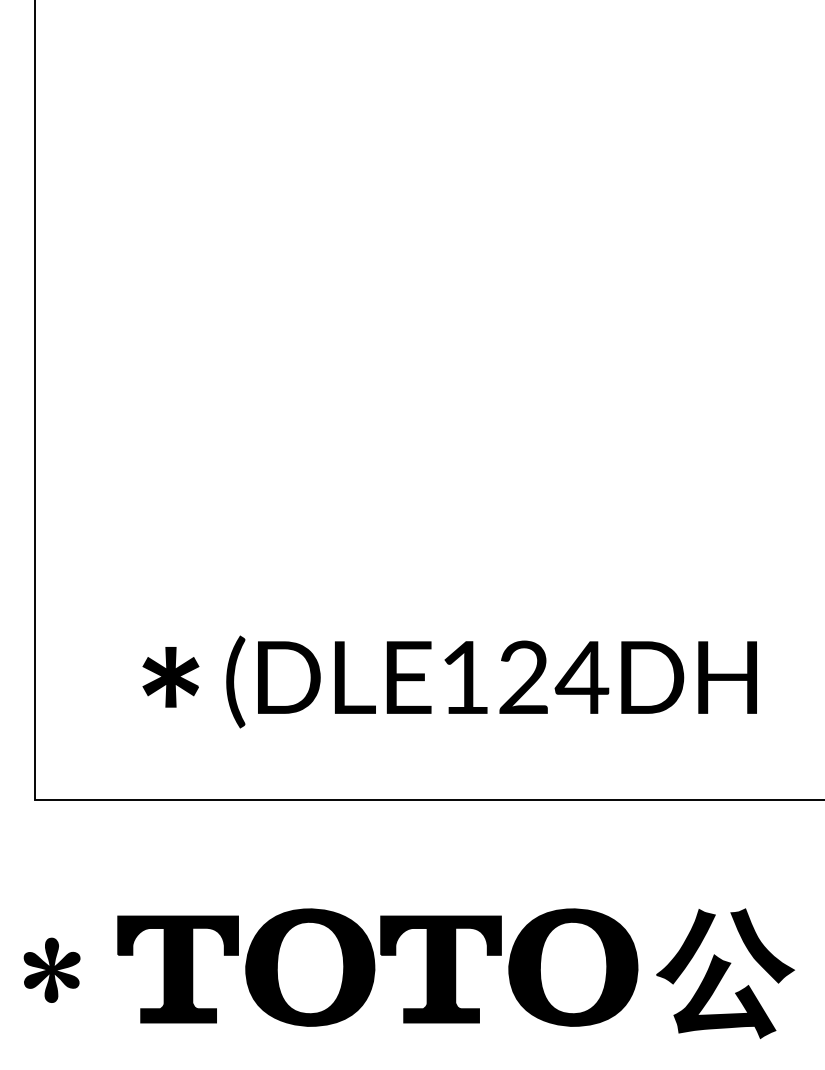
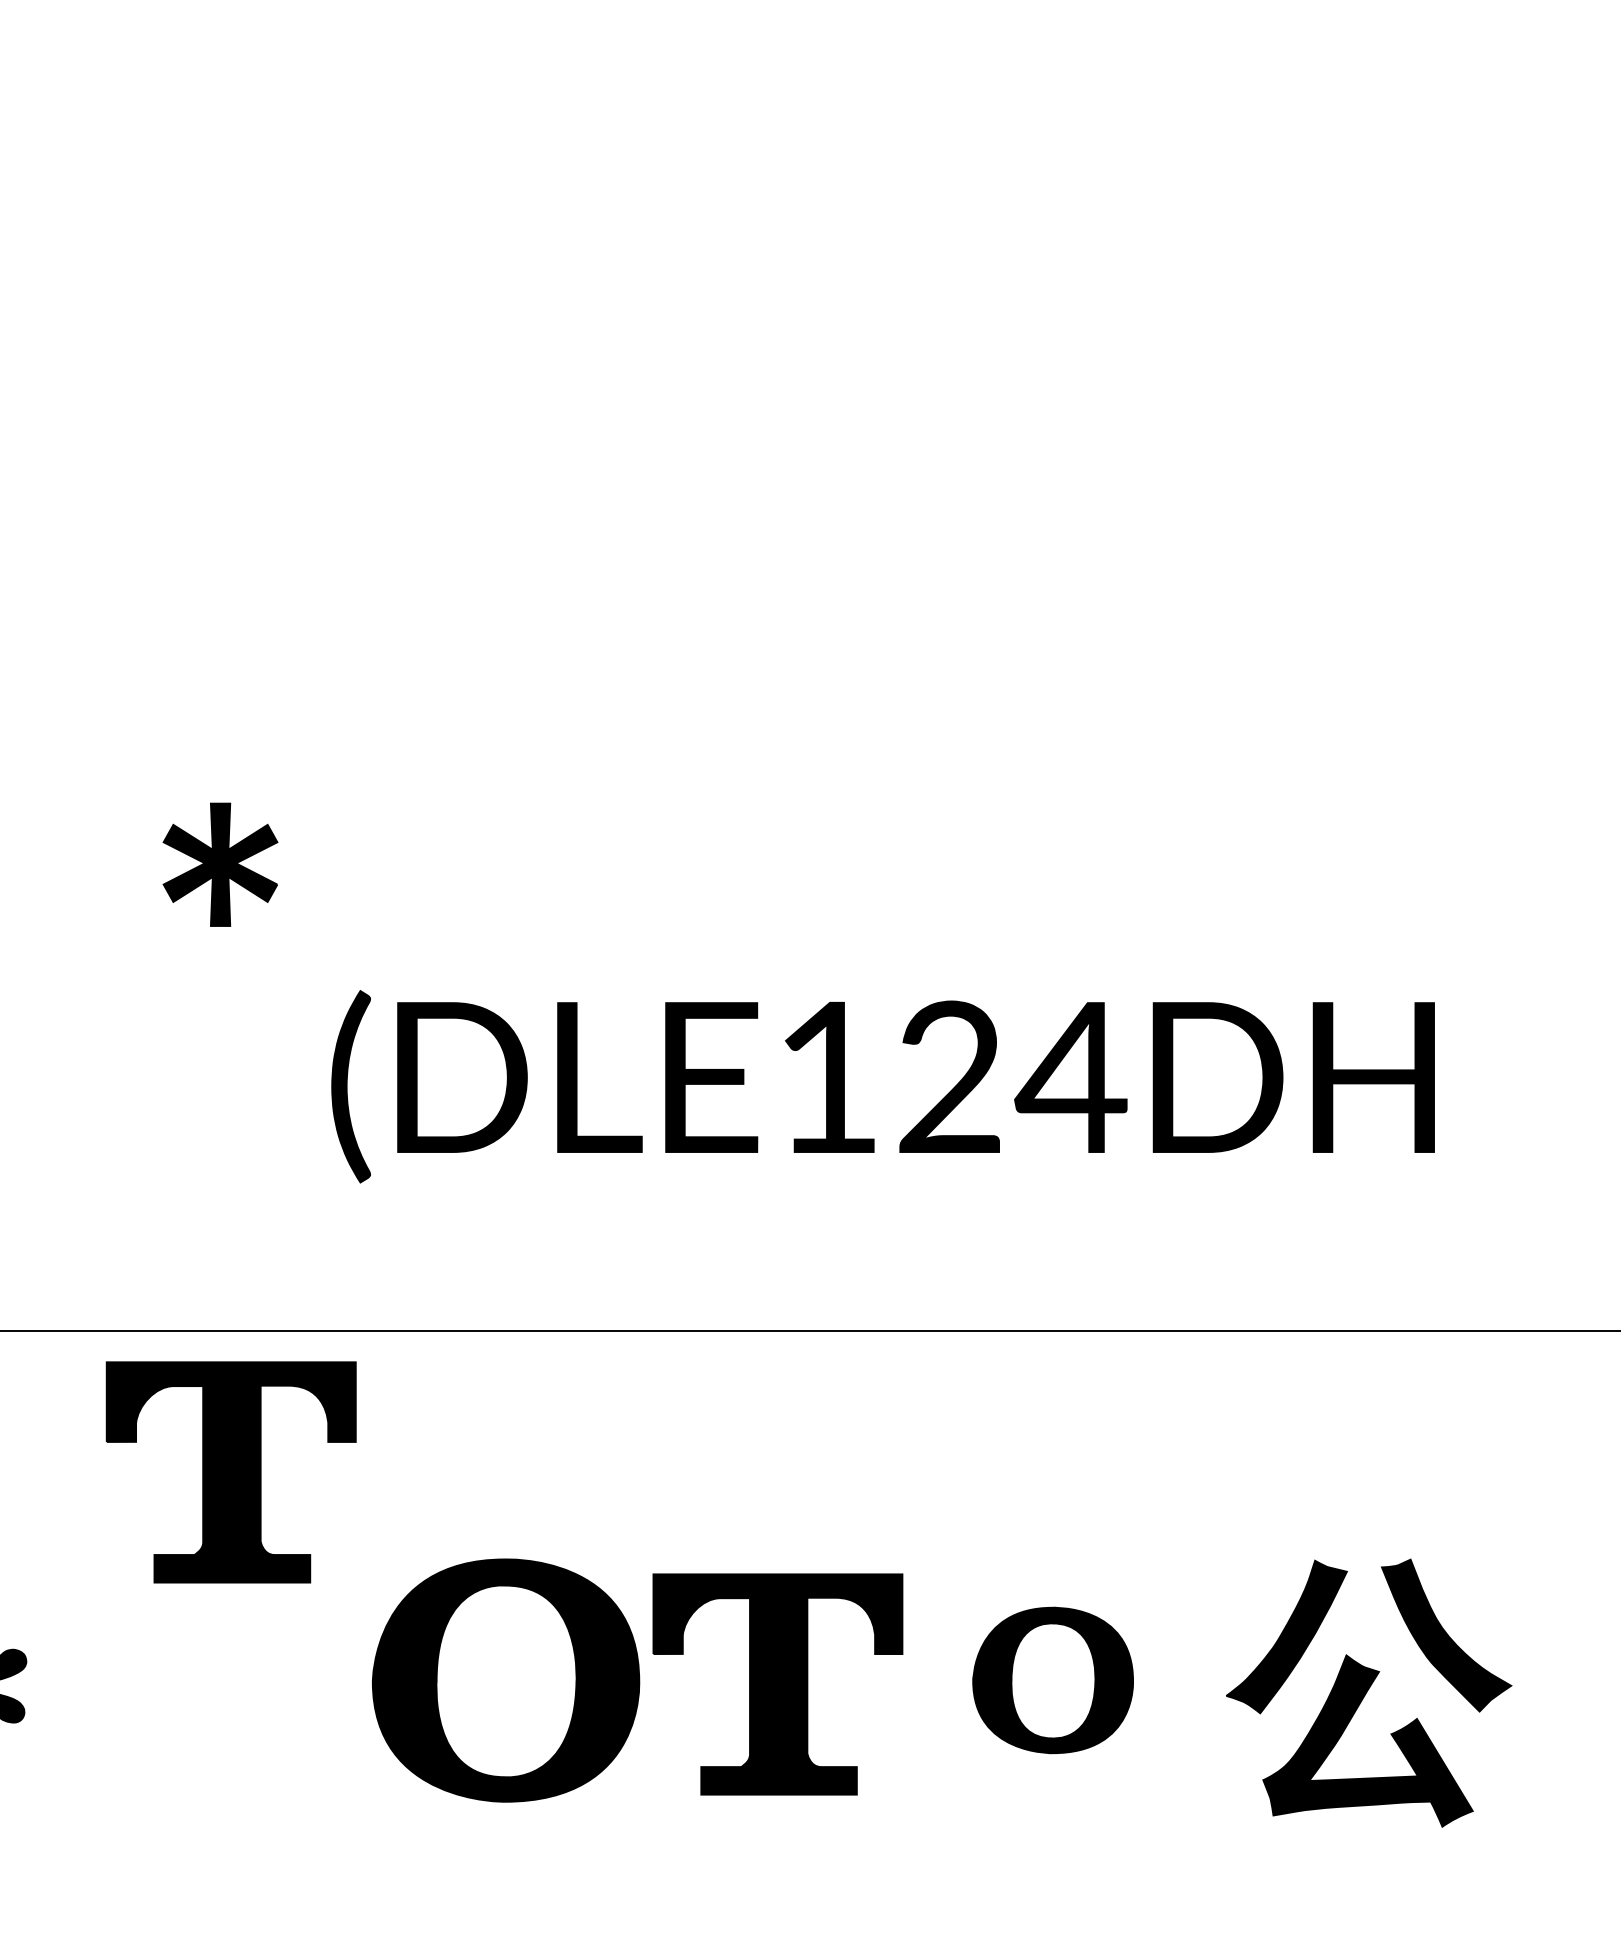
part: (170, 677) -> (219, 865), moved
part: (573, 967) -> (1053, 1680), size x0.6
part: (177, 969) -> (229, 1472), moved

